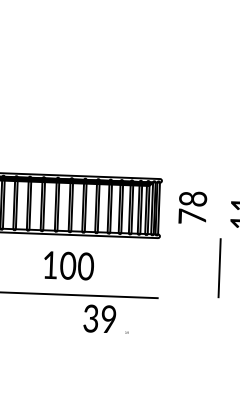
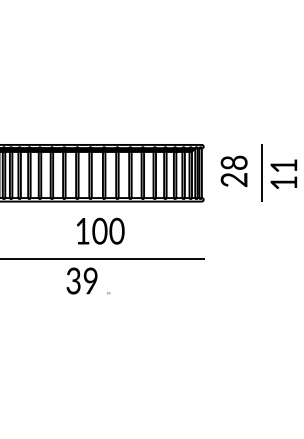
text: (191, 216) -> (233, 179), 78 -> 28
text: (68, 265) -> (100, 230), moved
line: (219, 267) -> (261, 172), moved
text: (106, 318) -> (88, 280), moved

